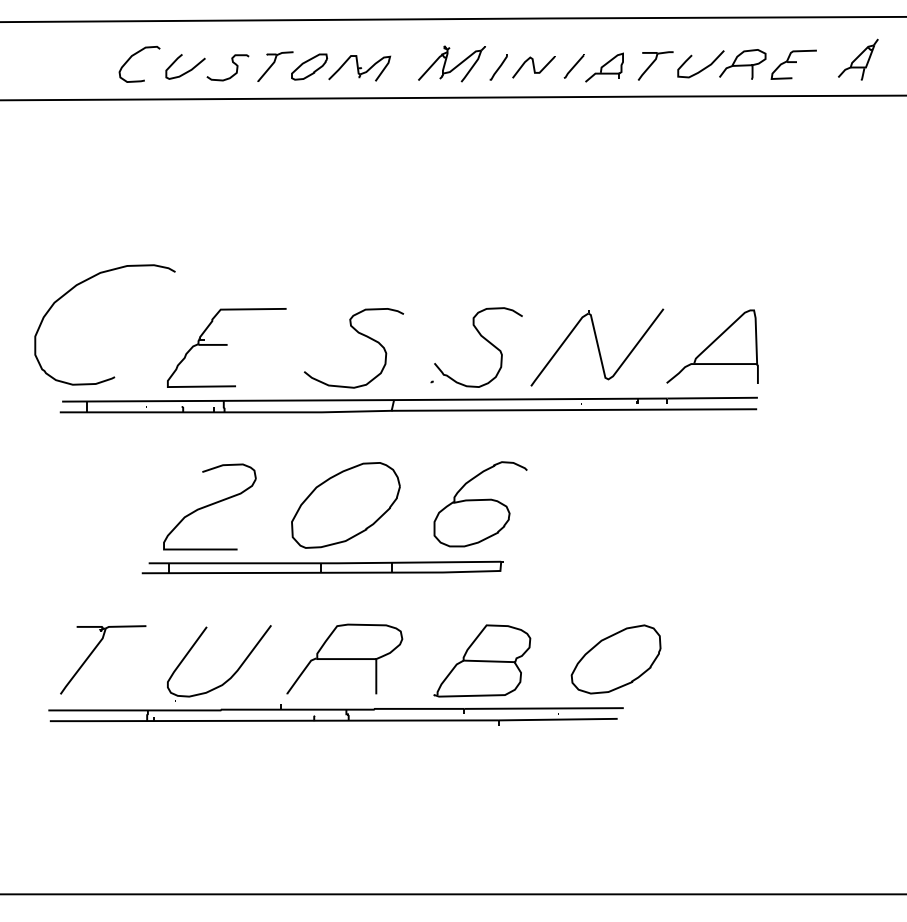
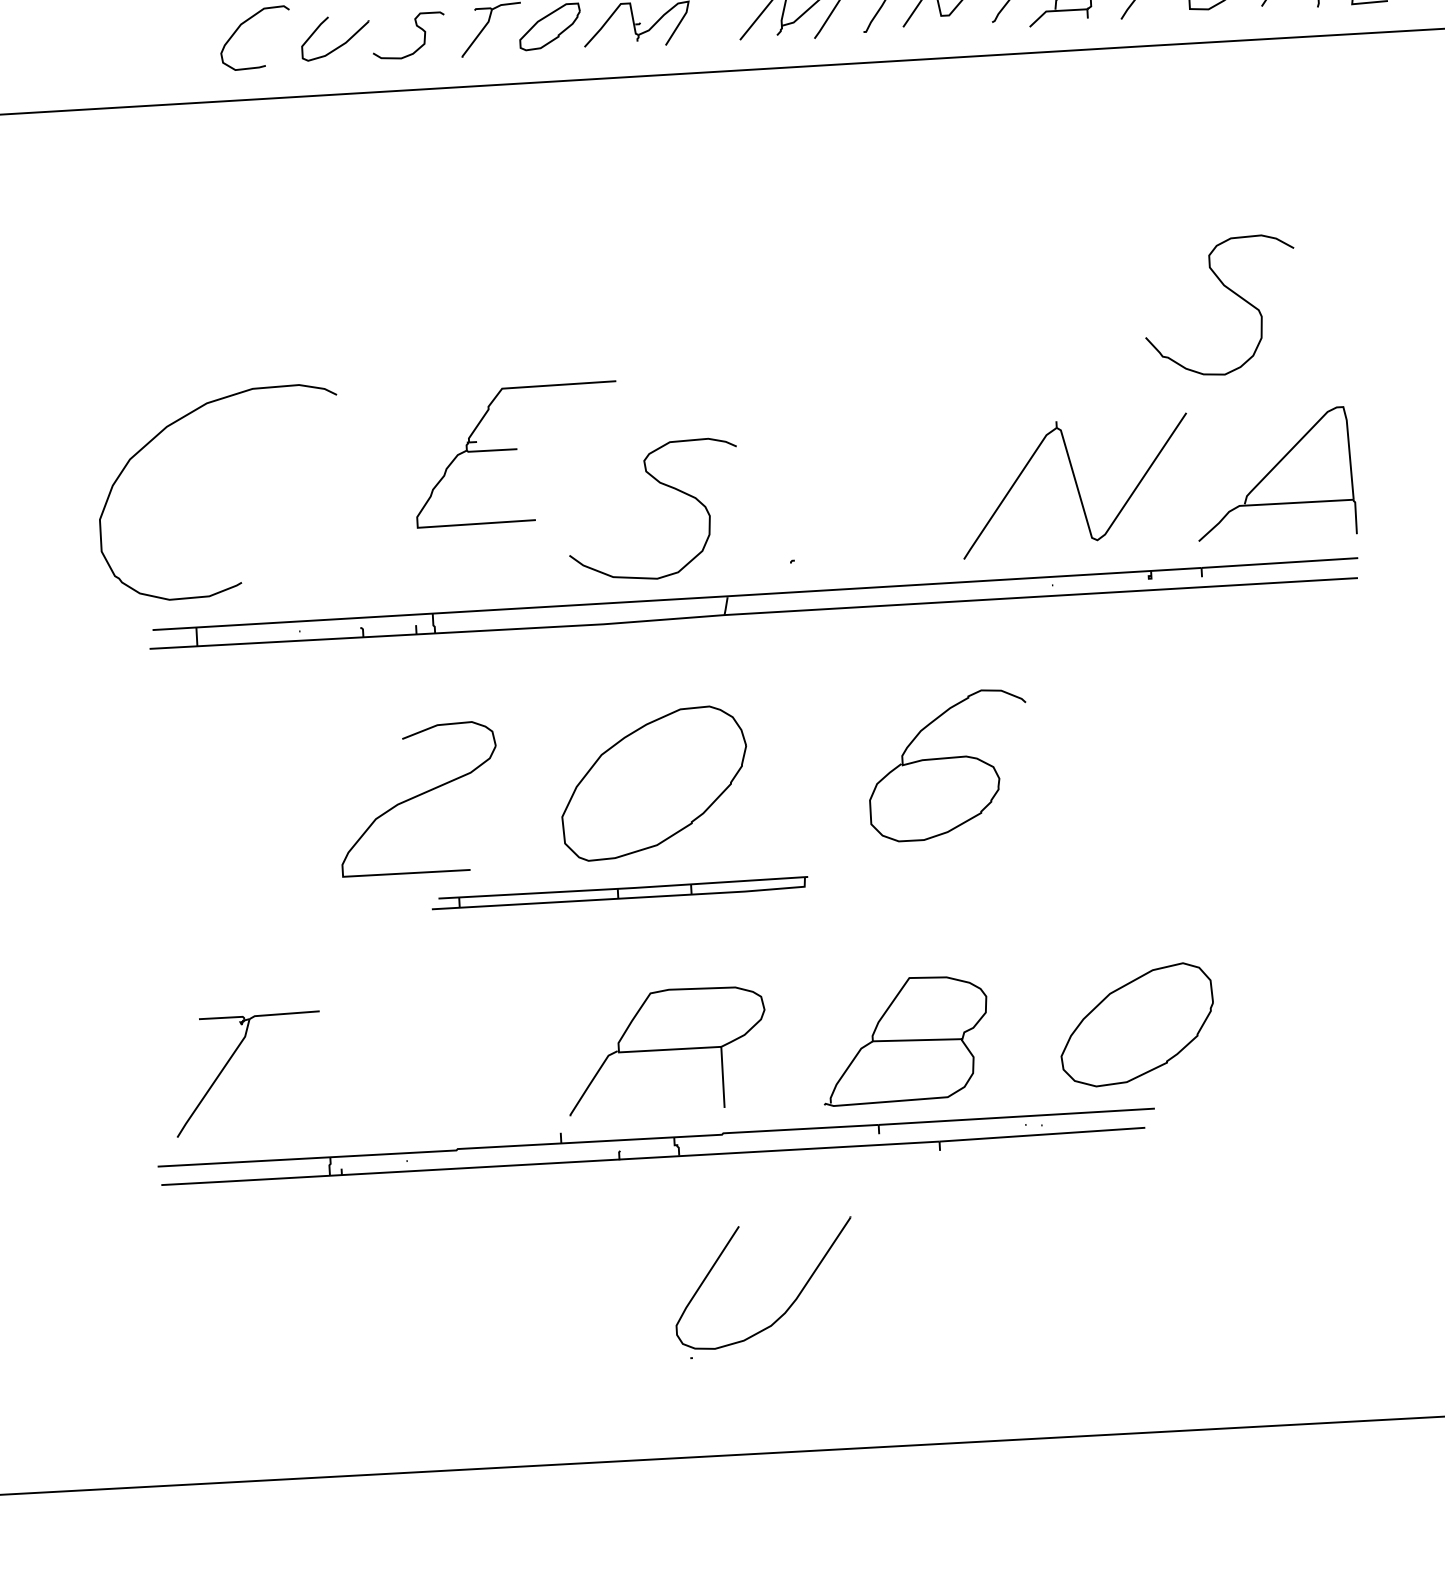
curve: (485, 340) -> (1231, 293), moved
part: (226, 347) -> (515, 453), moved
curve: (480, 500) -> (947, 758), moved
part: (322, 567) -> (619, 893), size x0.6
part: (231, 675) -> (786, 1308), moved

